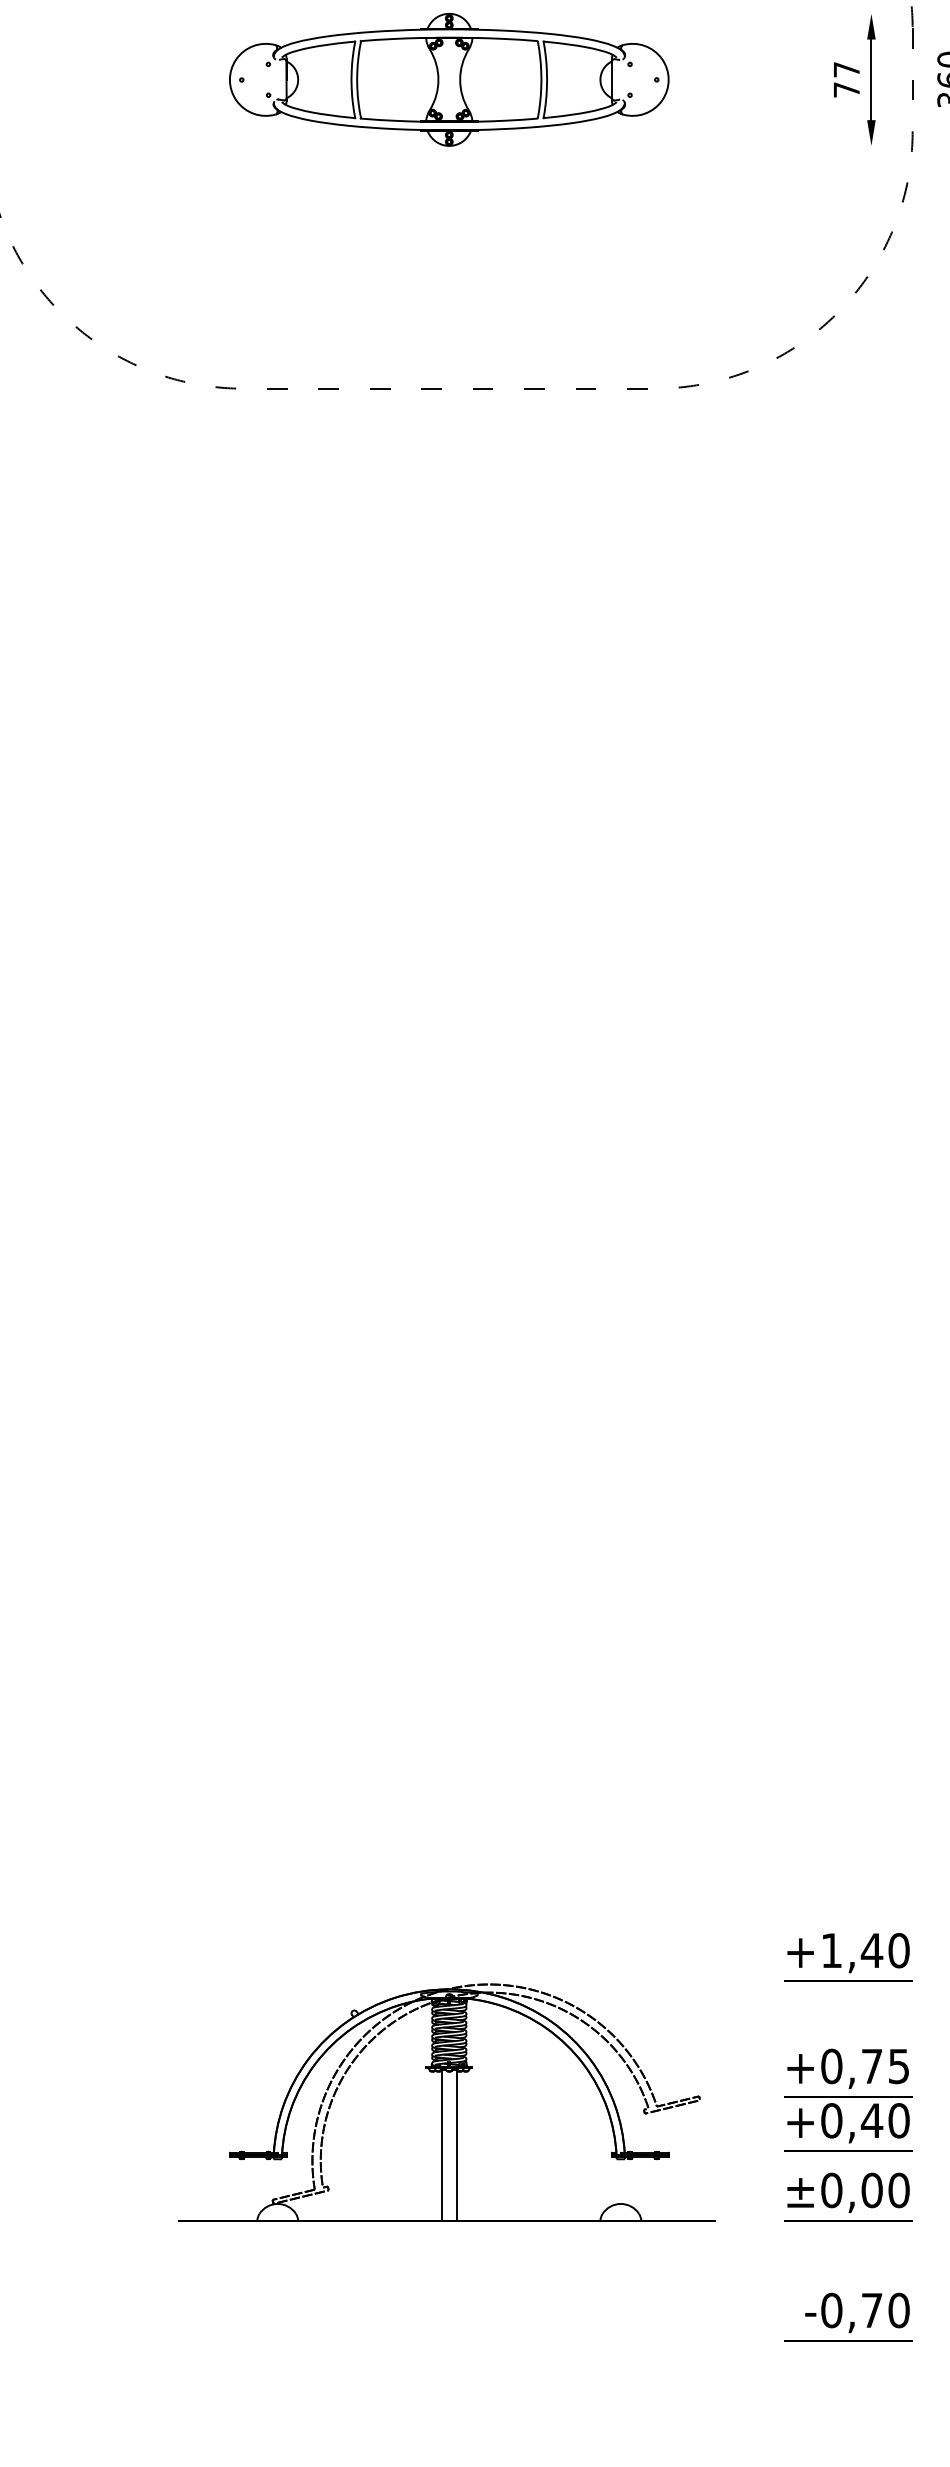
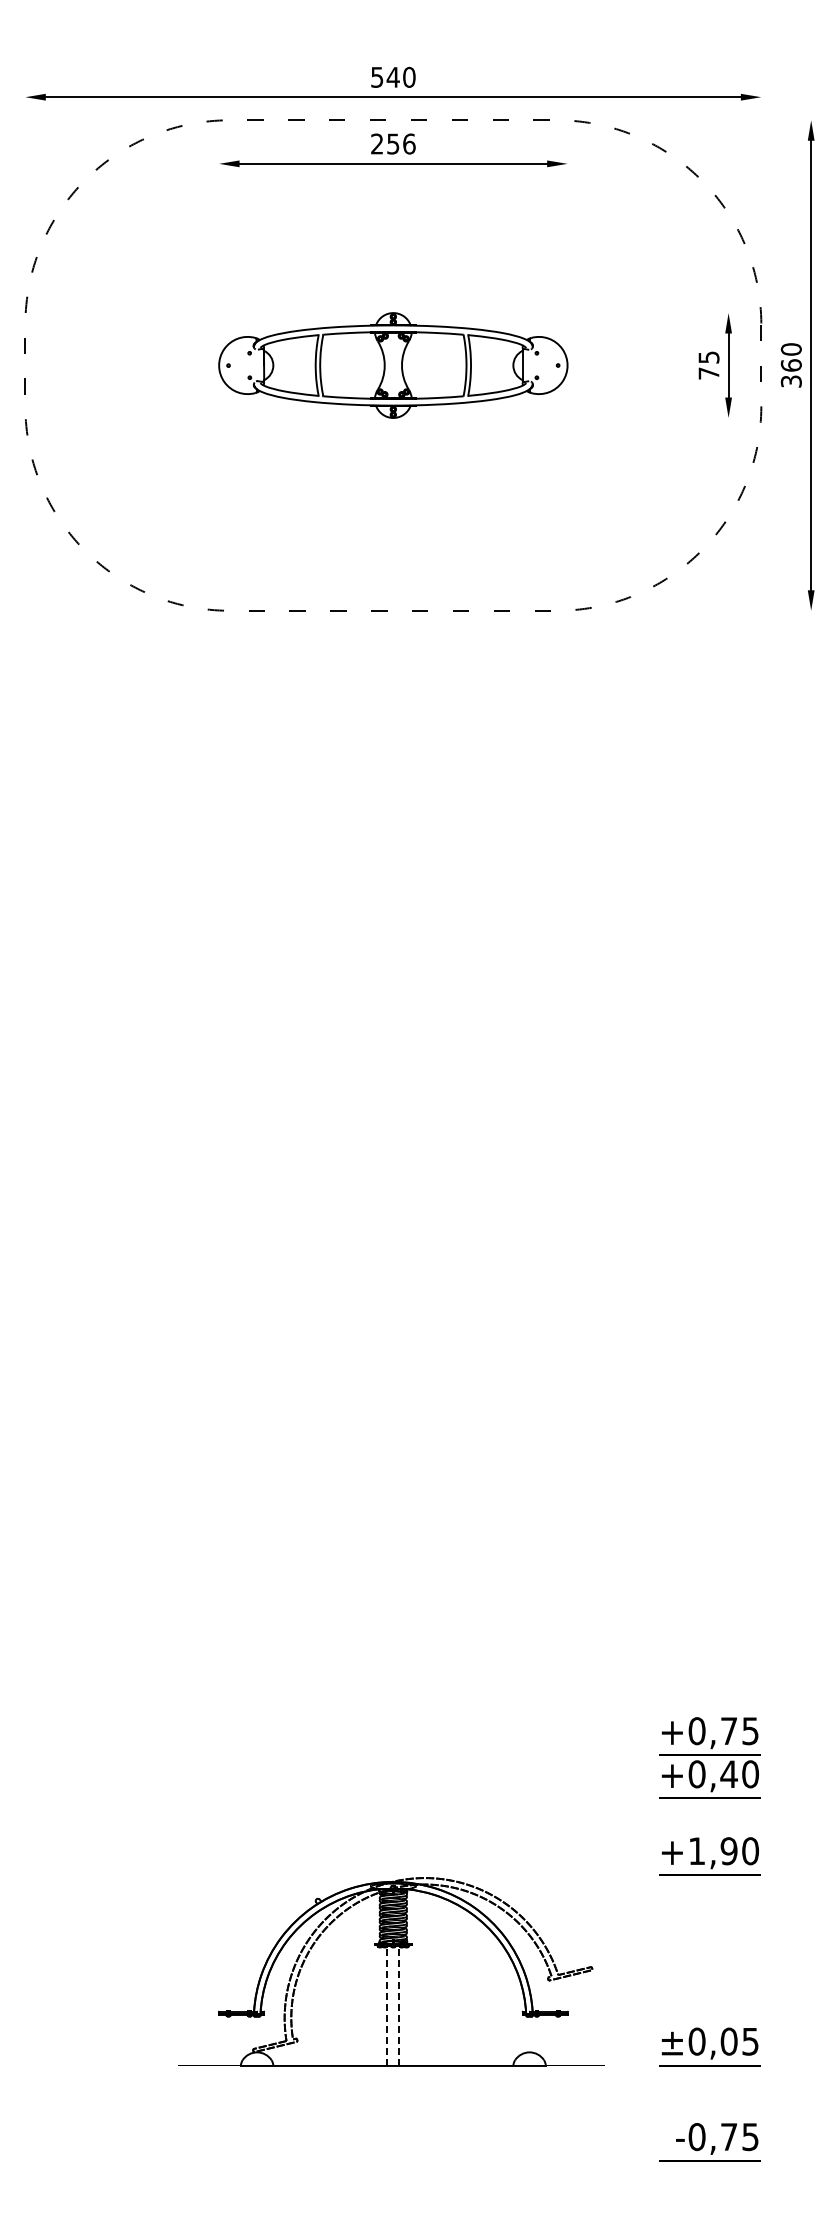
text: (846, 69) -> (708, 357), 77 -> 75
text: (871, 1951) -> (728, 1851), +1,40 -> +1,90
part: (847, 2099) -> (709, 1757), moved
line: (441, 2144) -> (387, 2005), solid -> dashed
line: (457, 2144) -> (399, 2005), solid -> dashed
text: (899, 2190) -> (750, 2041), ±0,00 -> ±0,05
text: (899, 2311) -> (750, 2137), -0,70 -> -0,75

